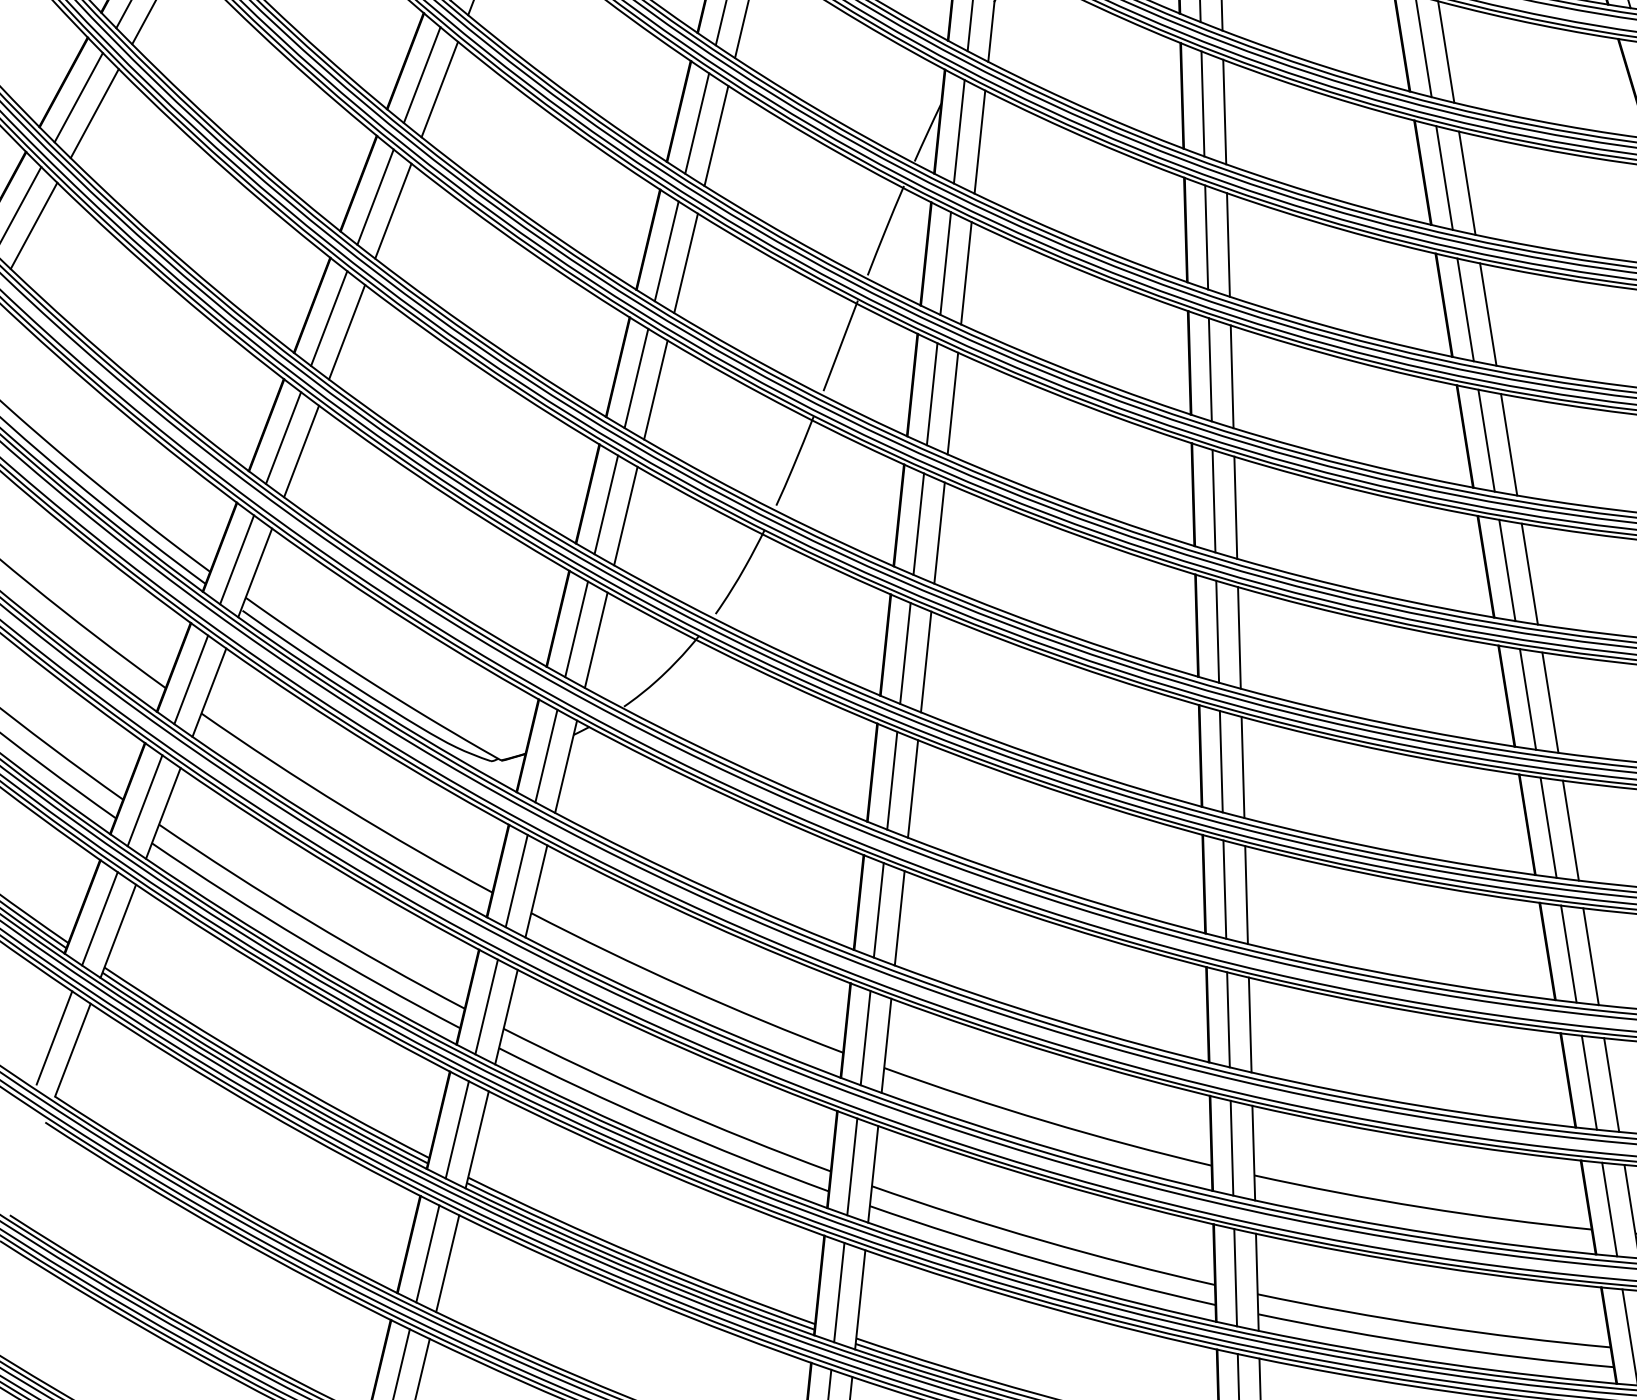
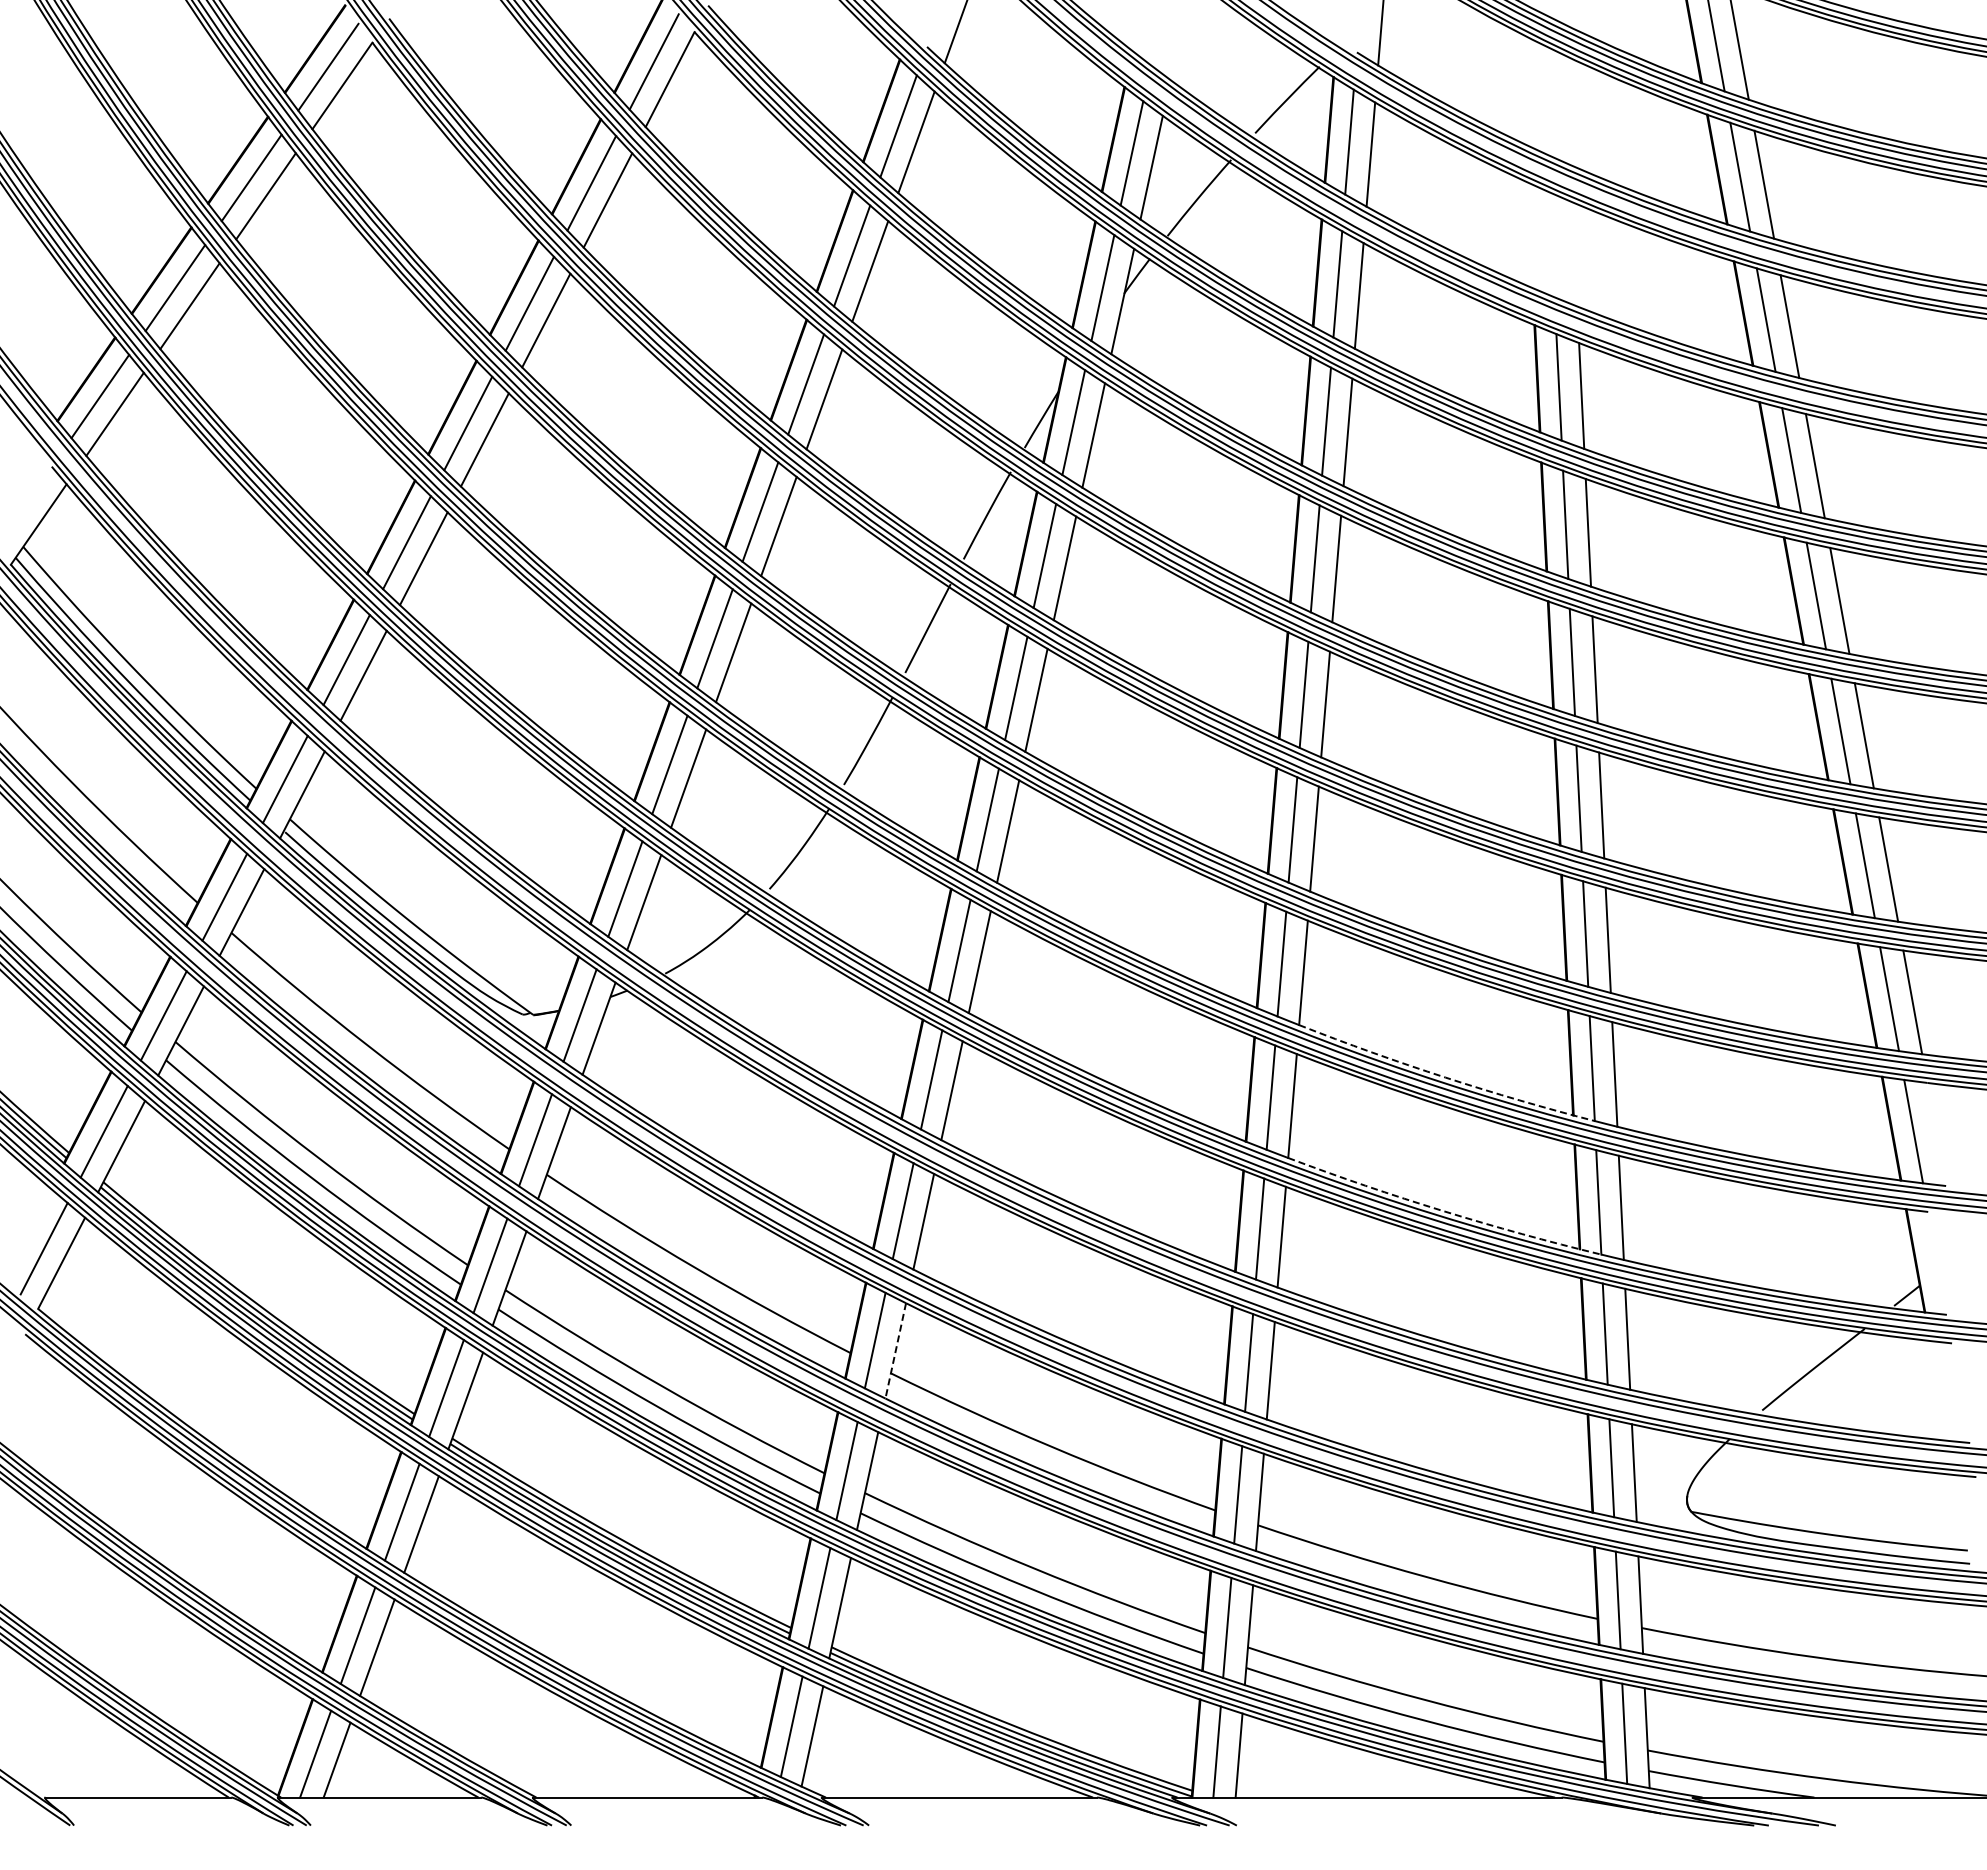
arc: (1387, 723) -> (1445, 1077), solid -> dashed
arc: (1399, 853) -> (1443, 1211), solid -> dashed
line: (886, 1045) -> (895, 1350), solid -> dashed

